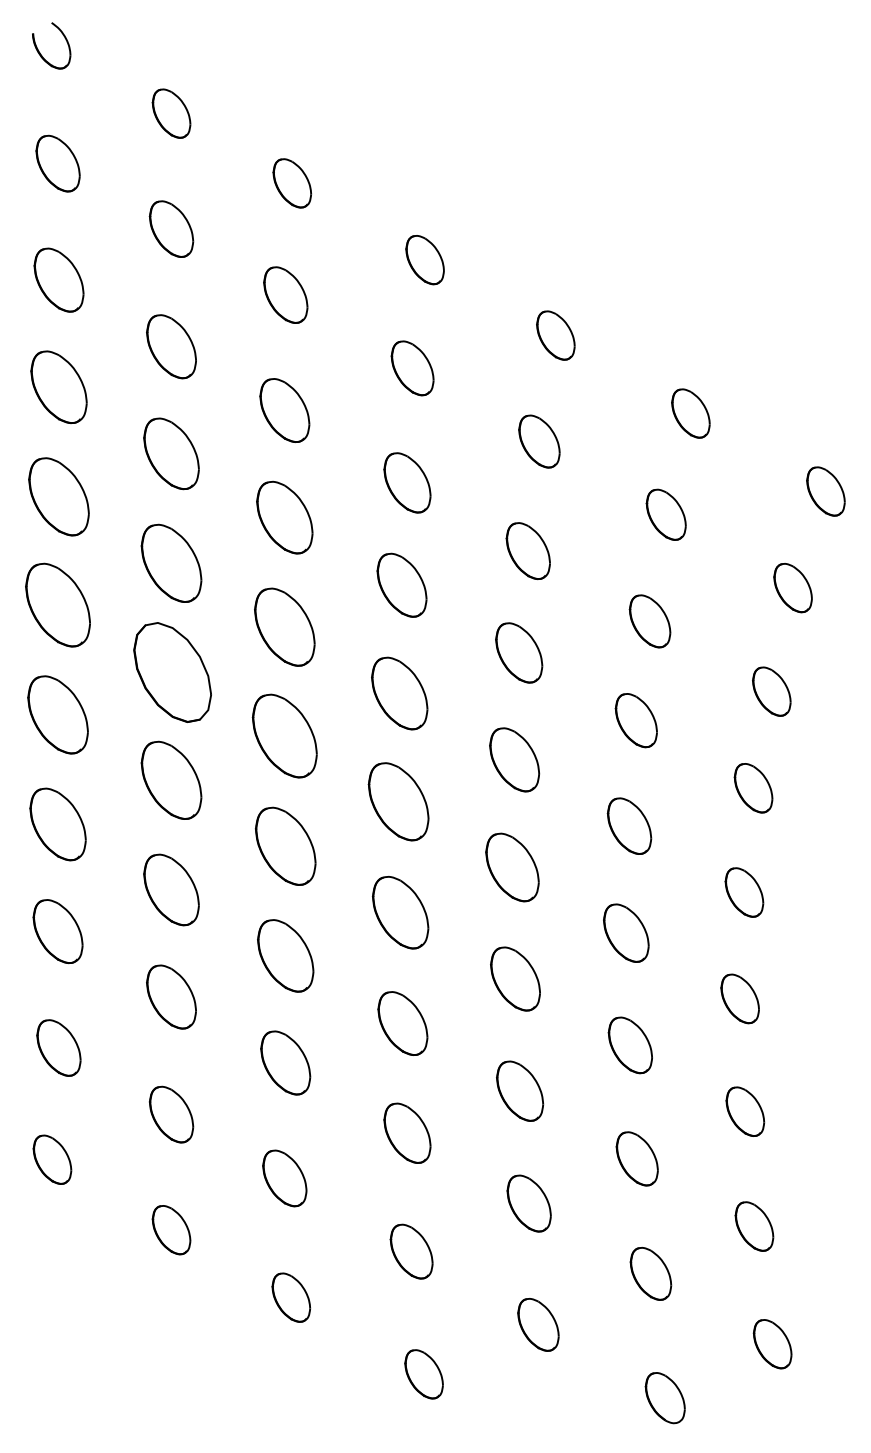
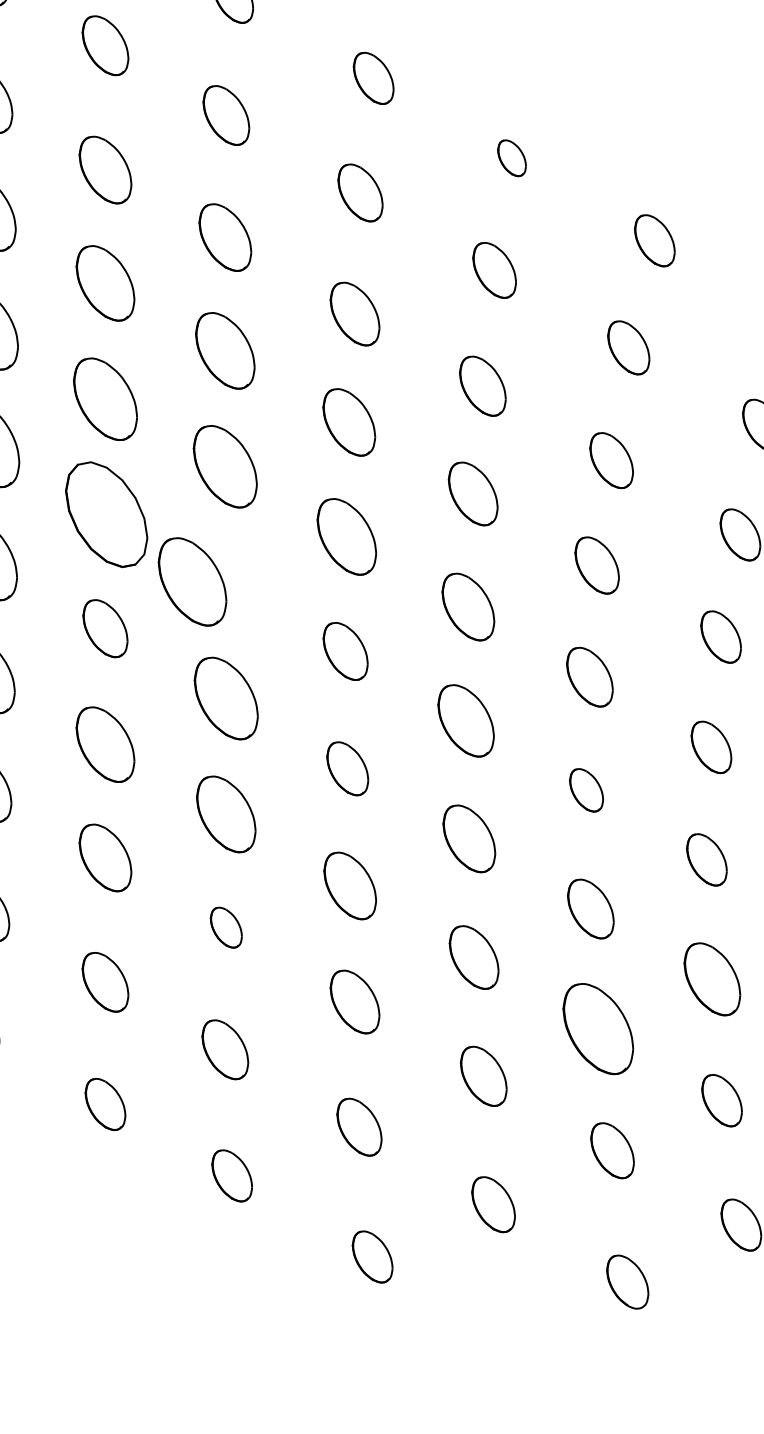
part: (555, 335) -> (511, 158), size x0.7
part: (284, 735) -> (192, 581), moved
part: (171, 779) -> (105, 627), size x0.7
part: (398, 801) -> (345, 651), size x0.7
part: (400, 912) -> (347, 768), size x0.7
part: (626, 932) -> (586, 789), size x0.7
part: (285, 1062) -> (226, 927), size x0.6
part: (745, 1111) -> (712, 978), size x1.4
part: (636, 1158) -> (597, 1028), size x1.6

